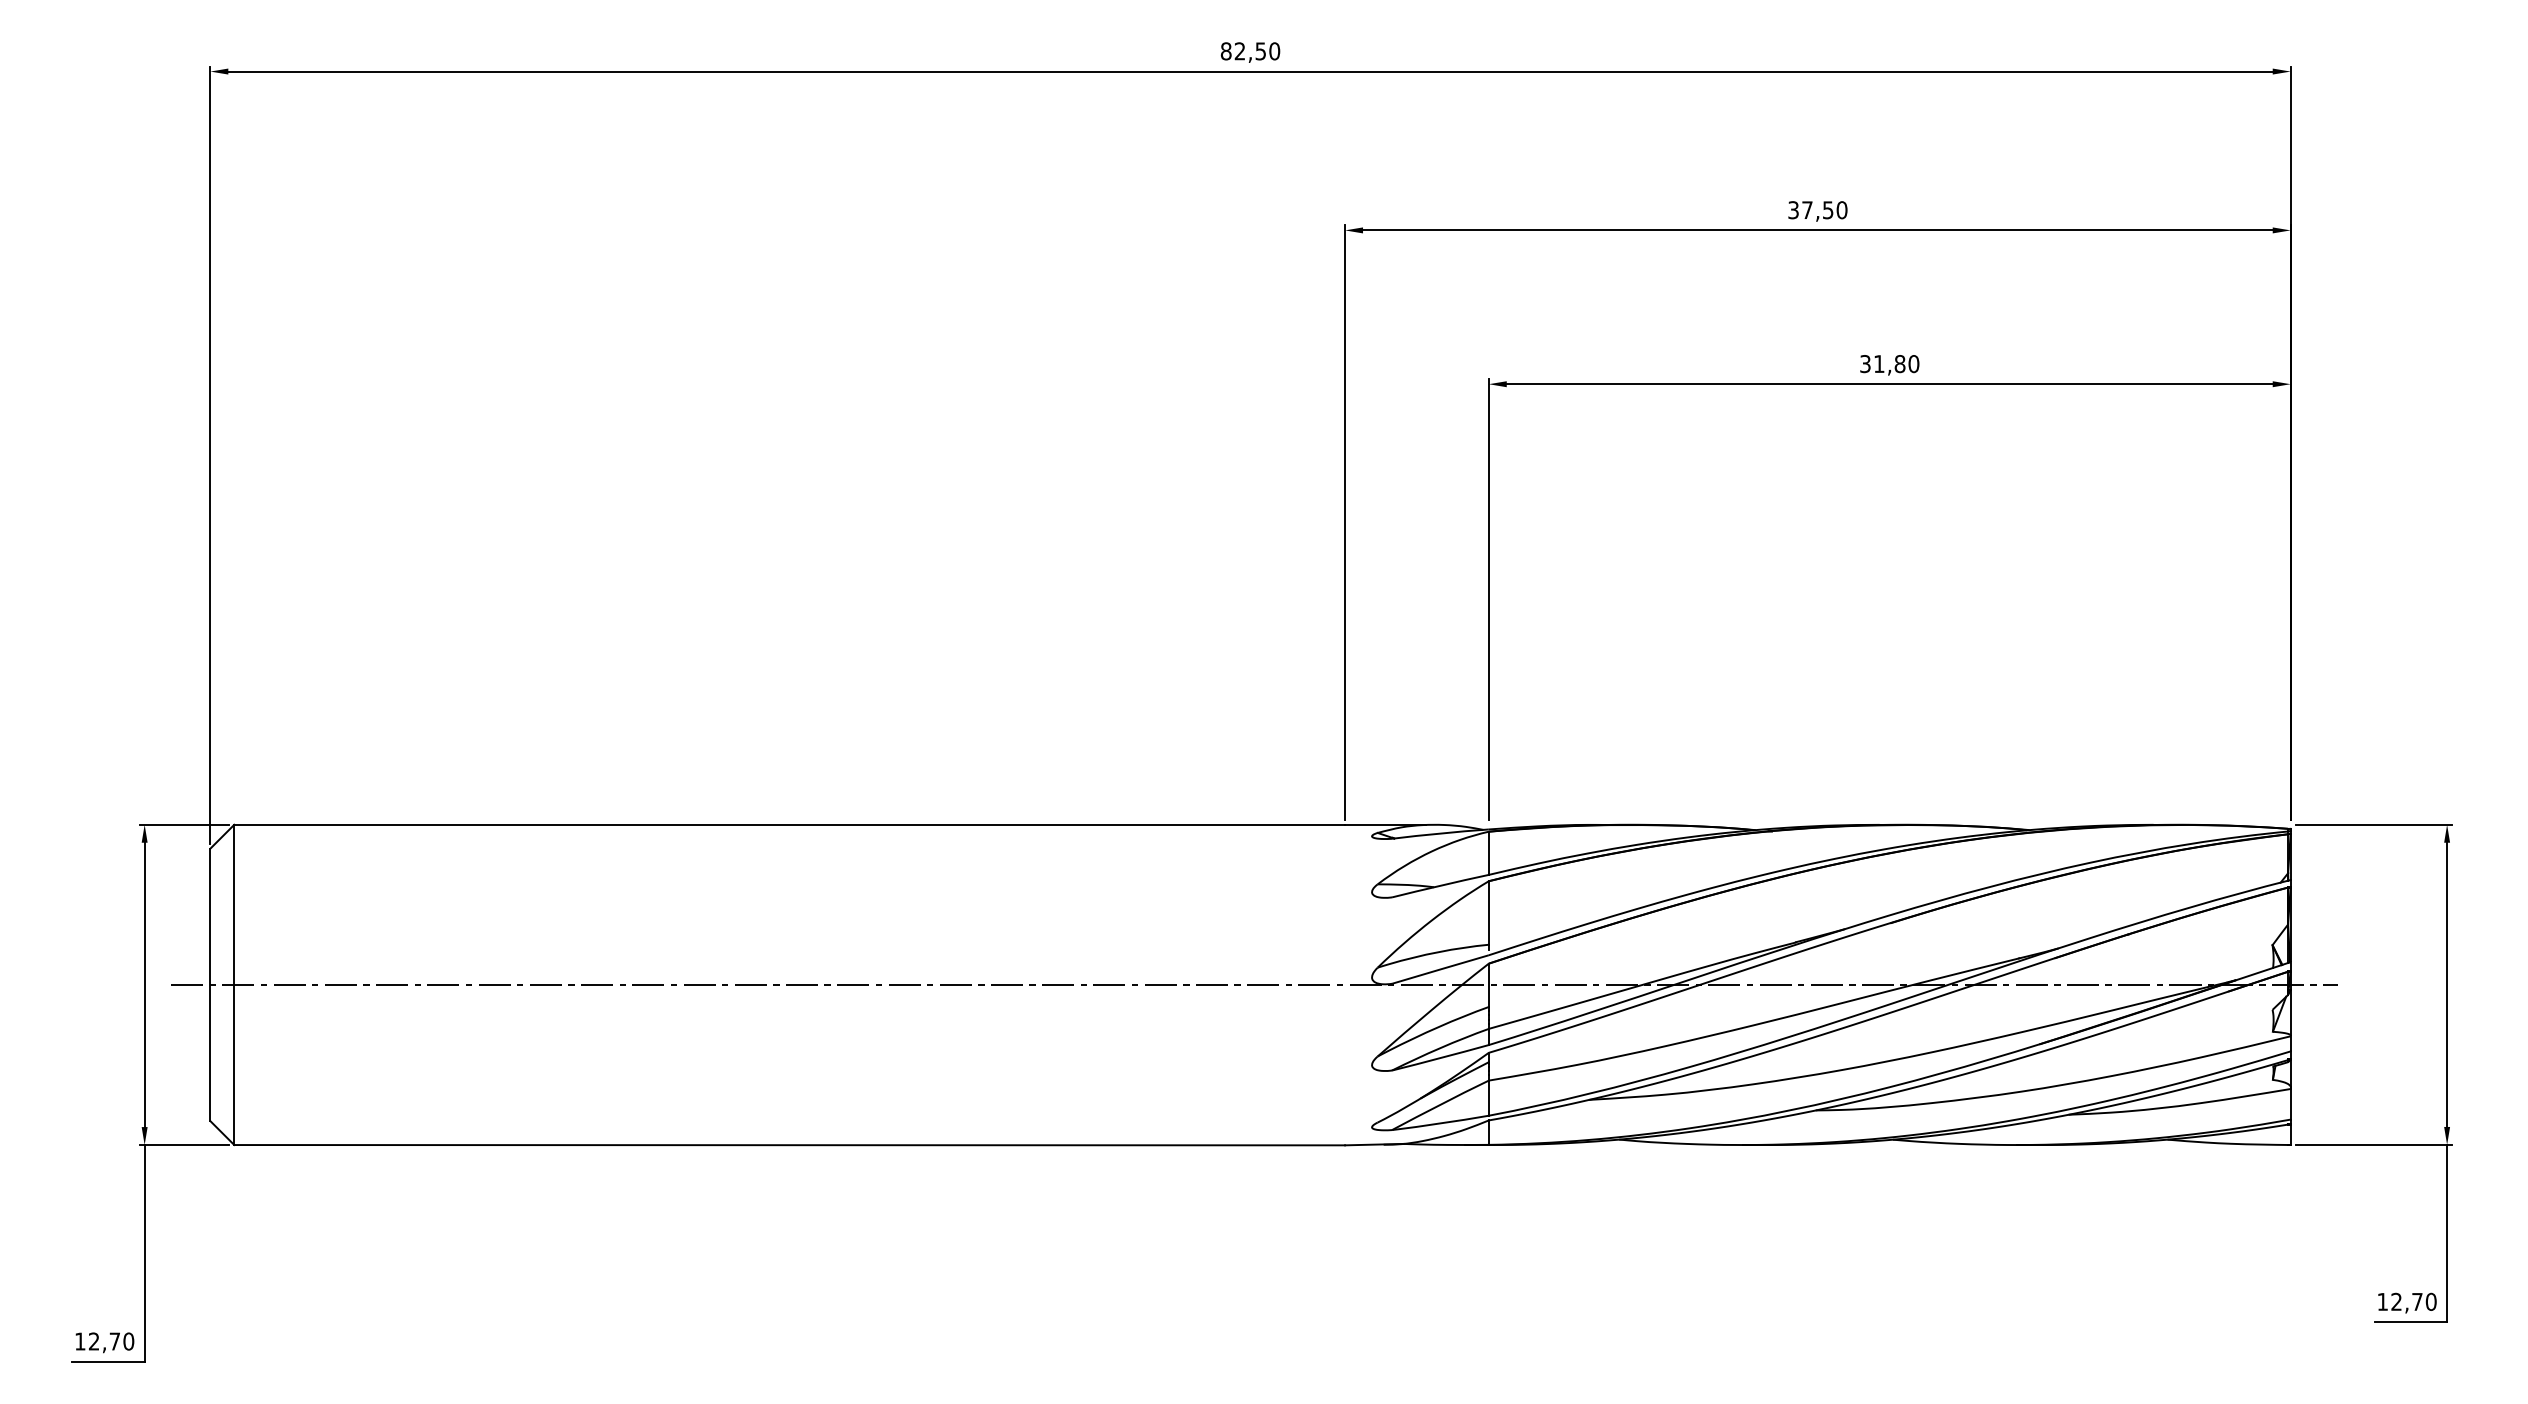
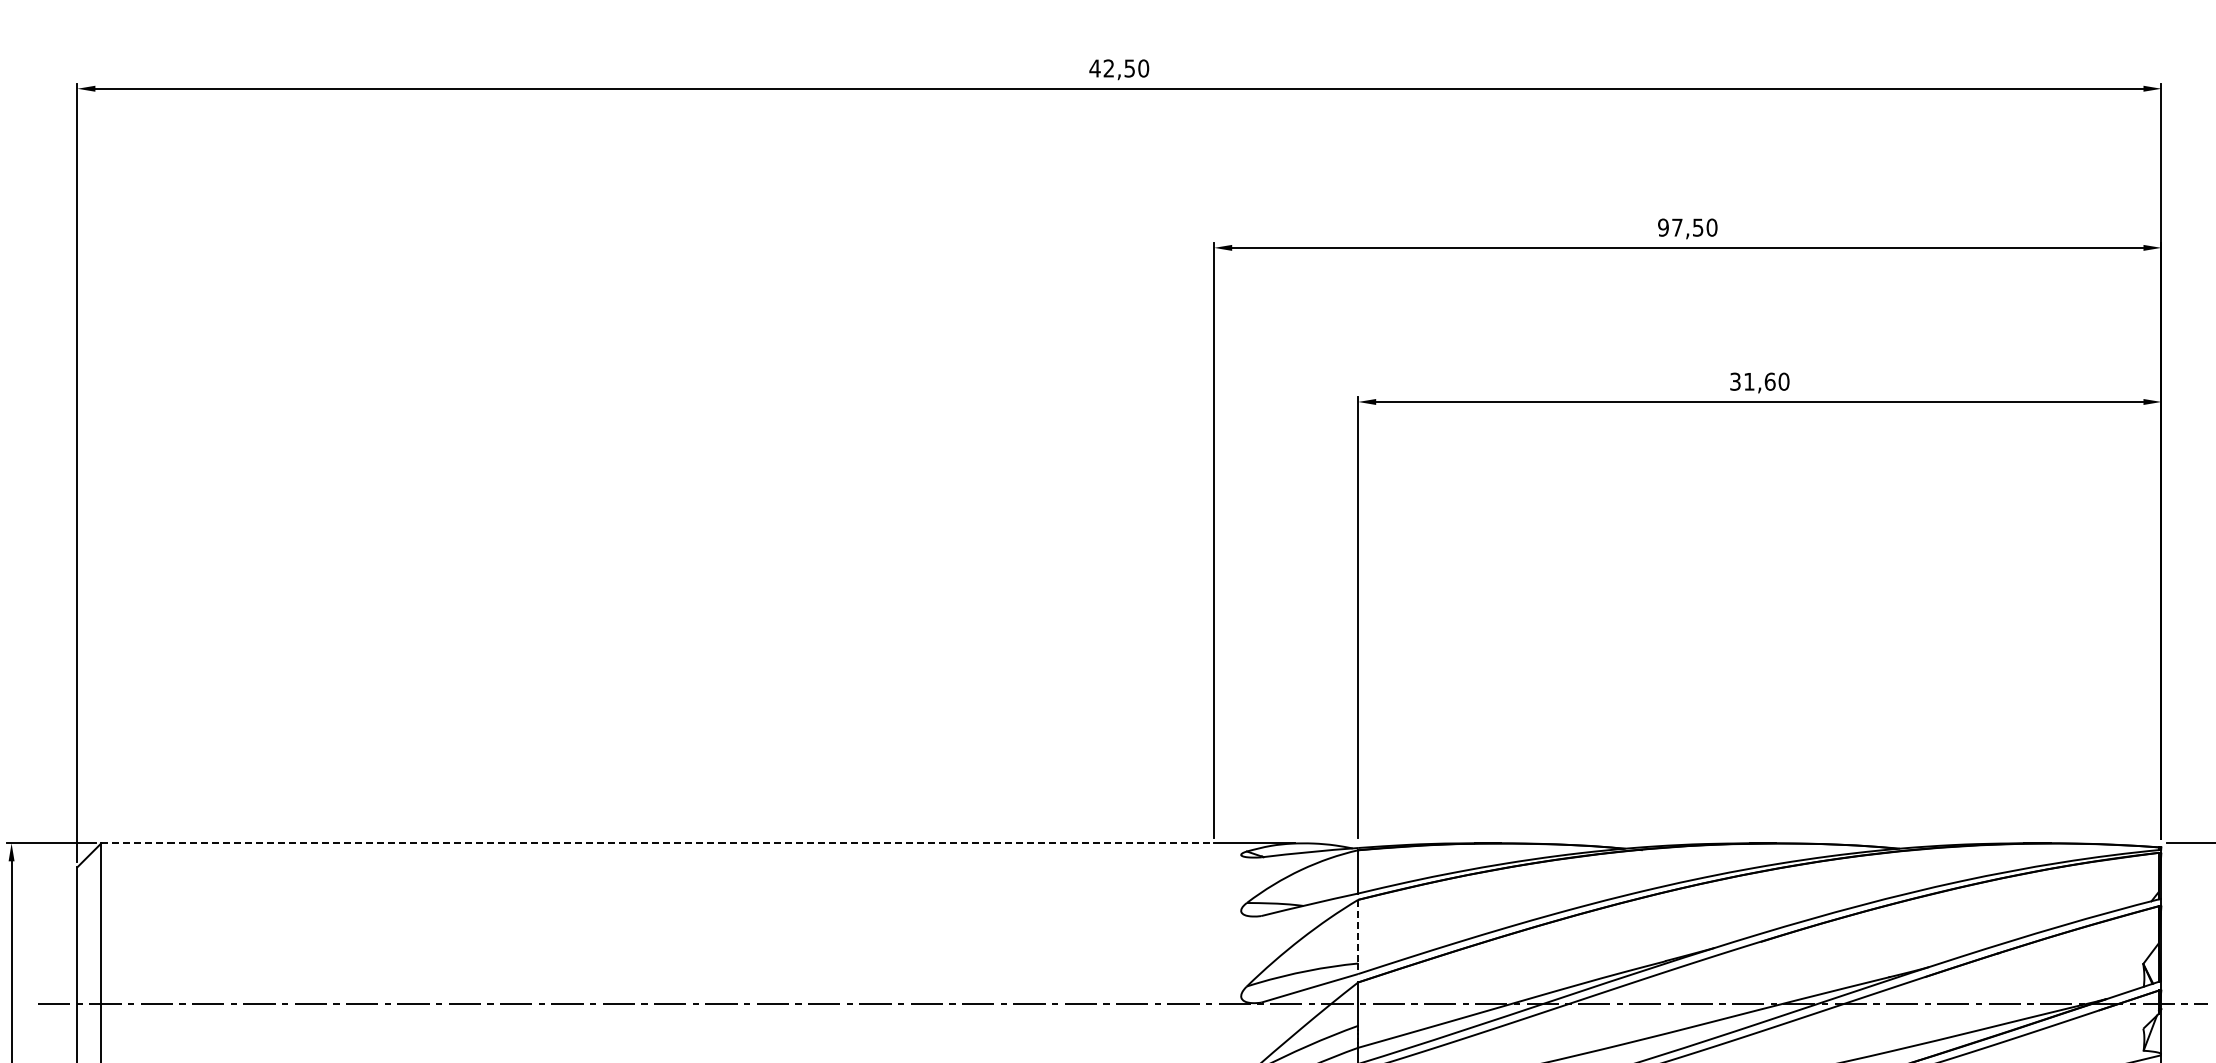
text: (1225, 51) -> (1094, 68), 82,50 -> 42,50
text: (1793, 210) -> (1663, 227), 37,50 -> 97,50
text: (1899, 363) -> (1769, 381), 31,80 -> 31,60
line: (790, 824) -> (658, 843), solid -> dashed
line: (1488, 913) -> (1357, 932), solid -> dashed

